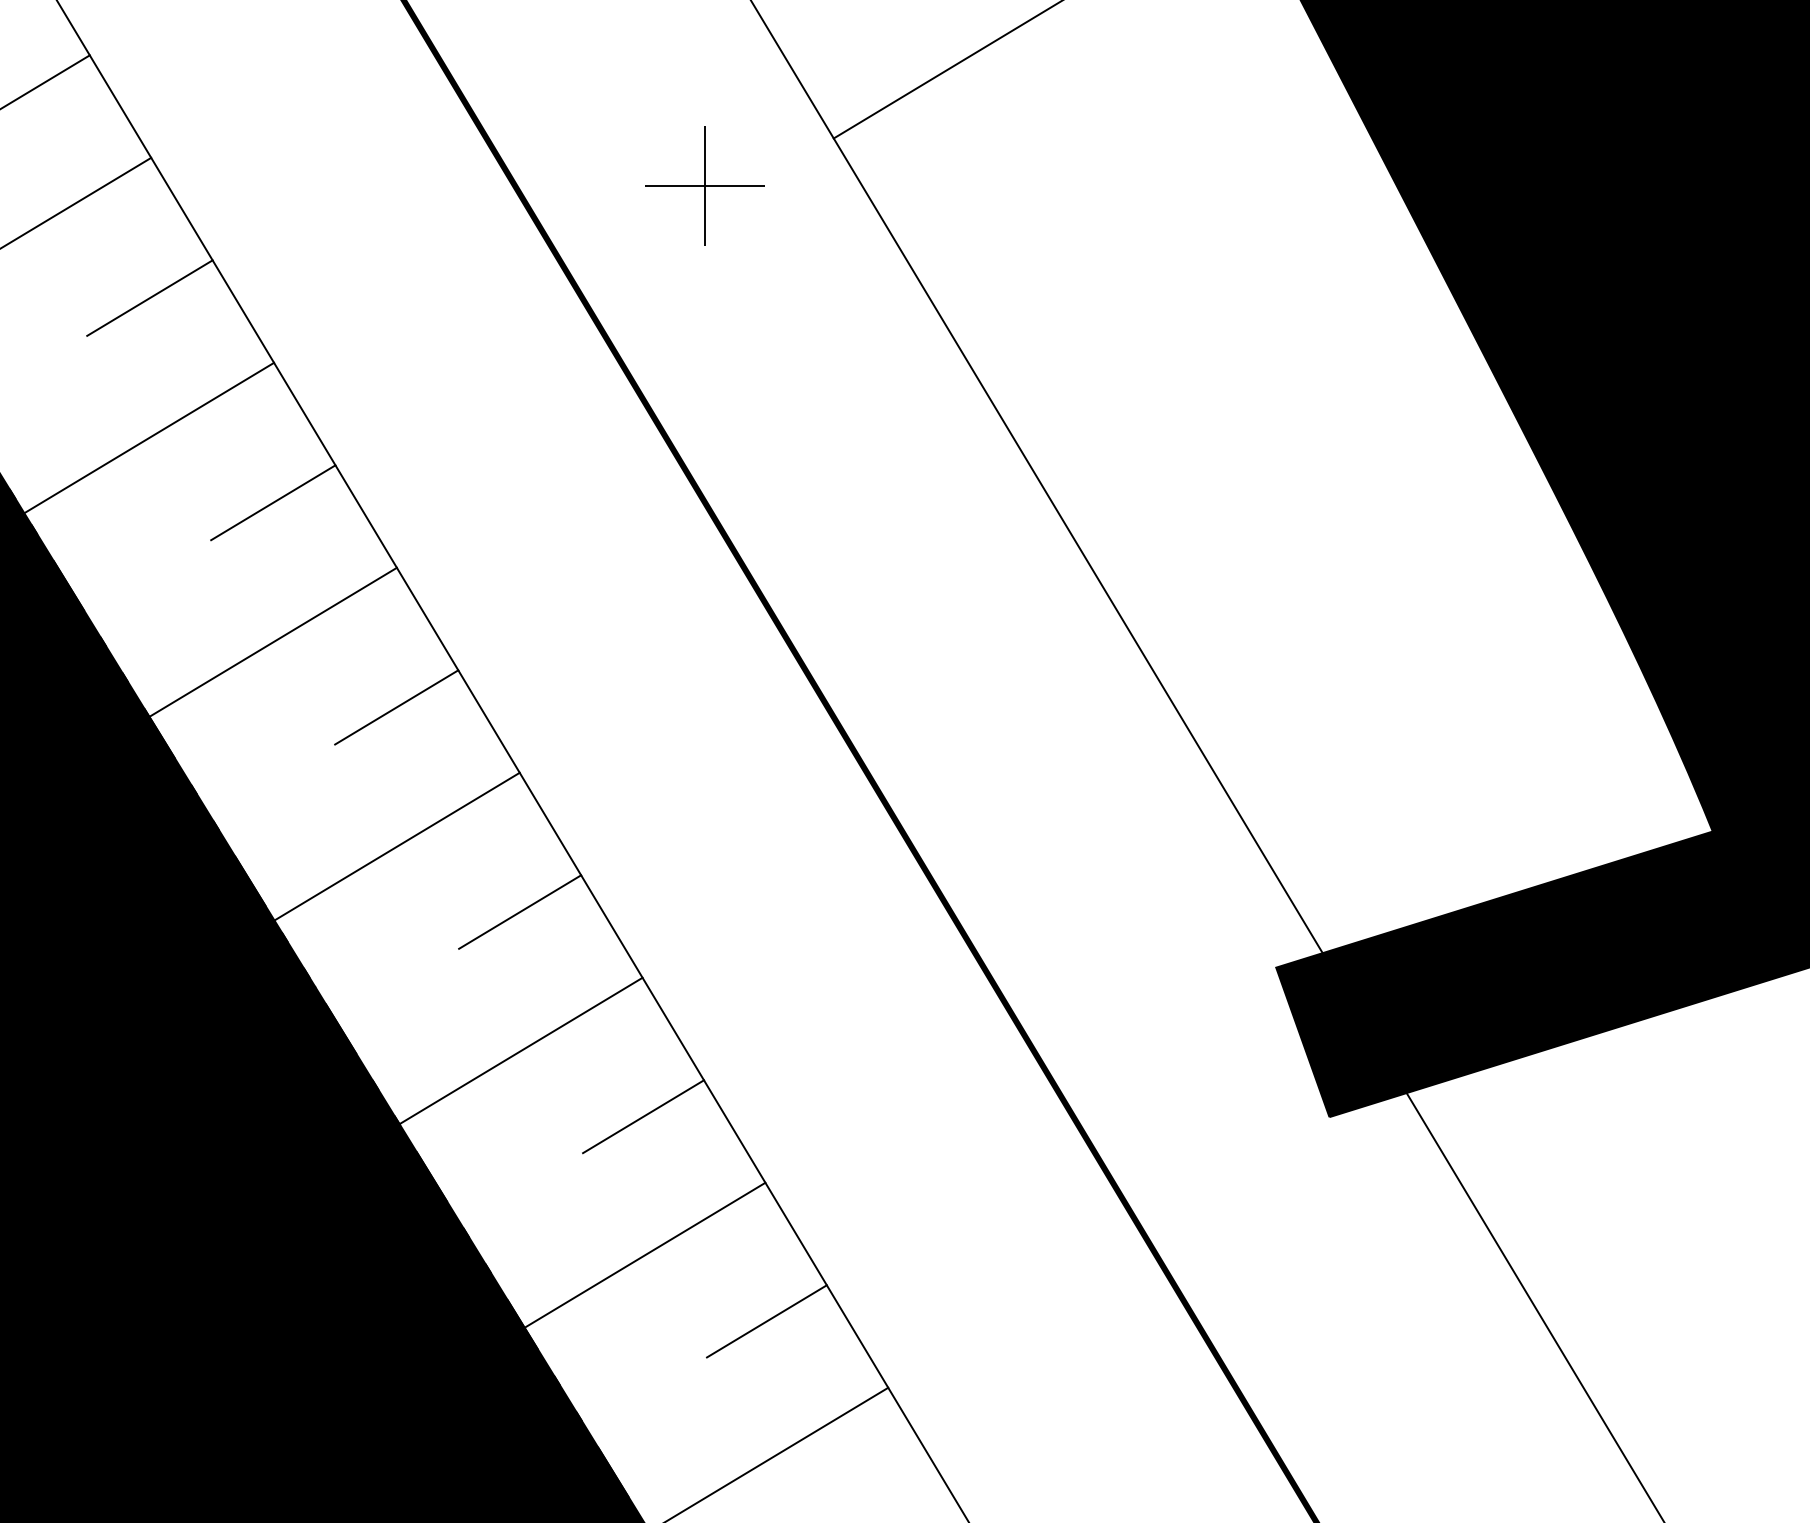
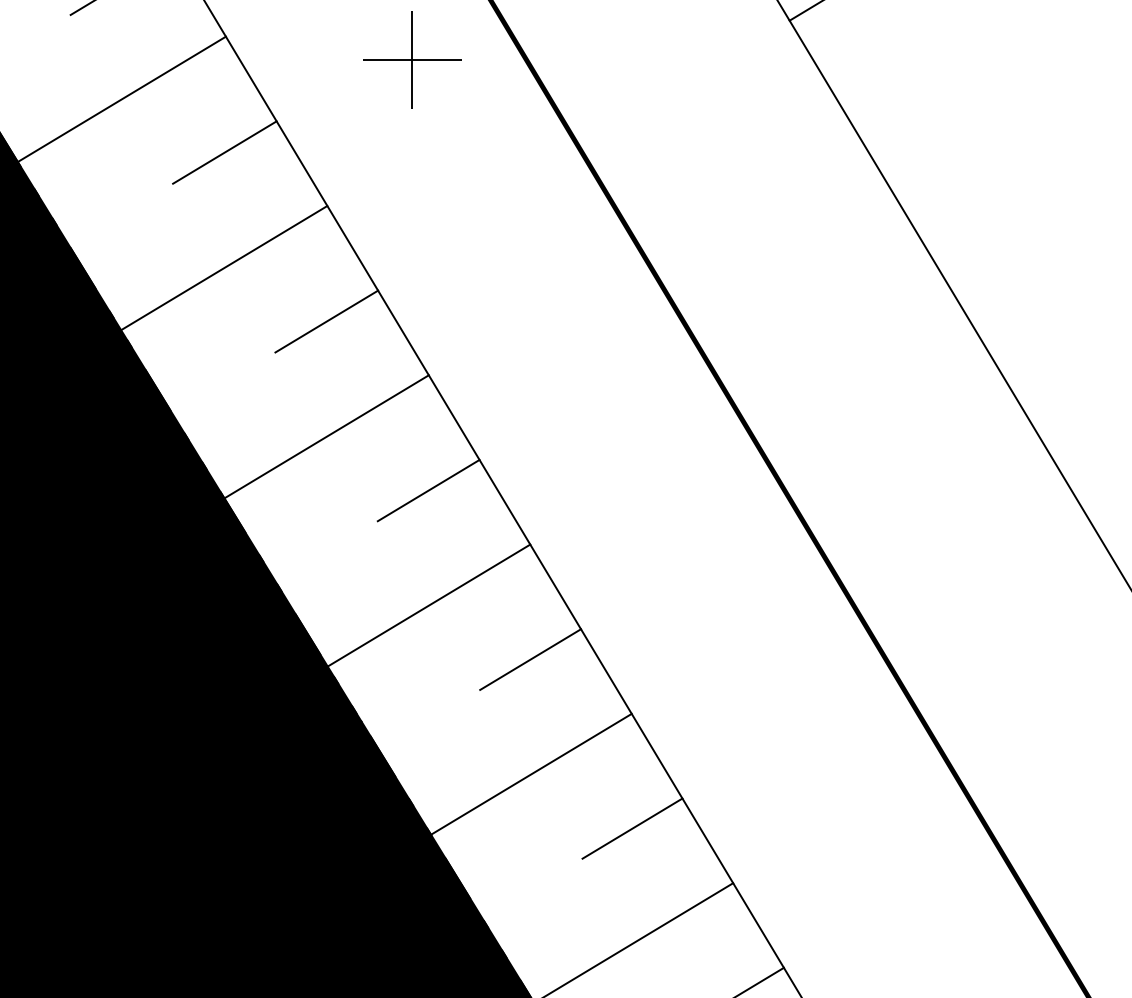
part: (704, 185) -> (411, 59), moved

